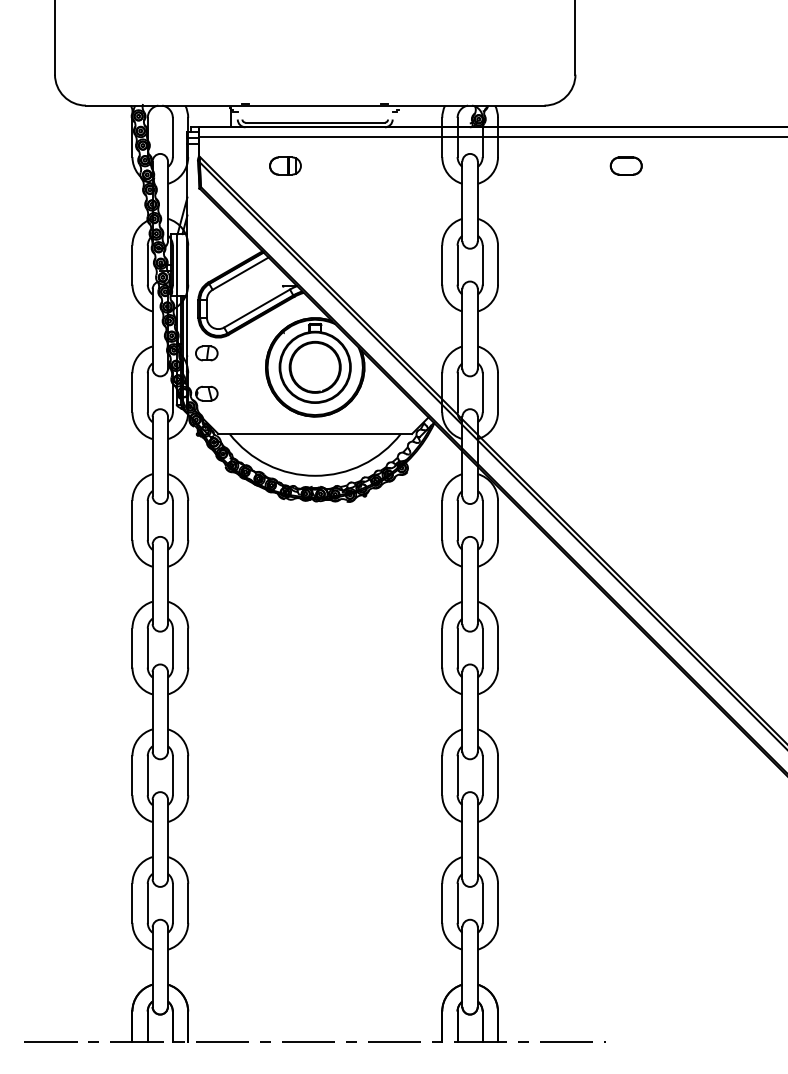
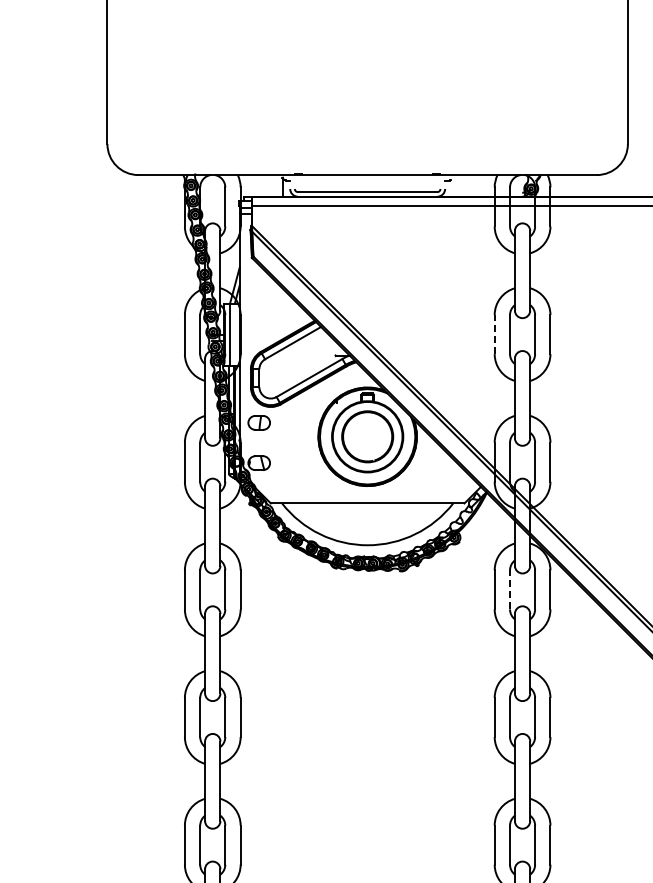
part: (285, 165) -> (337, 234), removed
line: (442, 265) -> (494, 334), solid -> dashed
line: (457, 520) -> (509, 589), solid -> dashed

